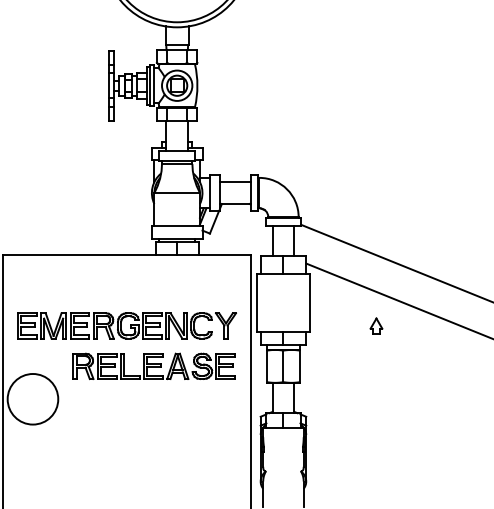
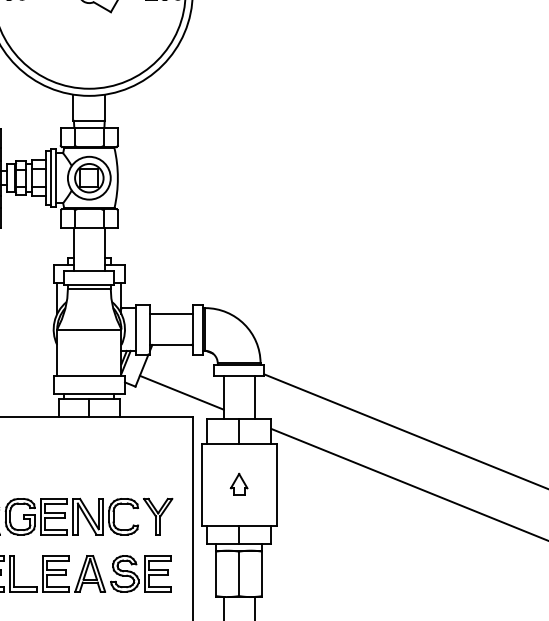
line: (242, 237) -> (181, 392), added
part: (376, 325) -> (239, 483), moved

